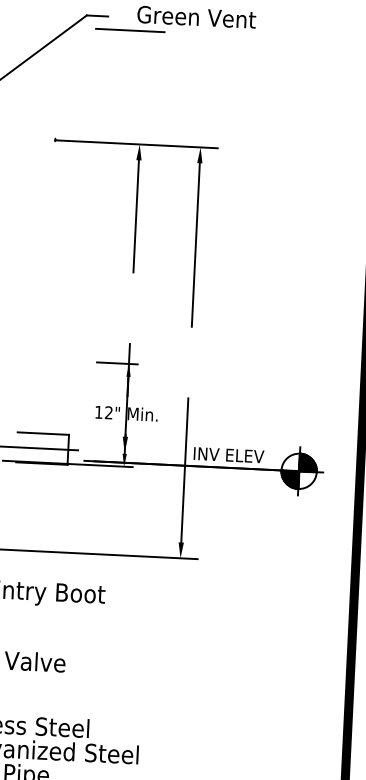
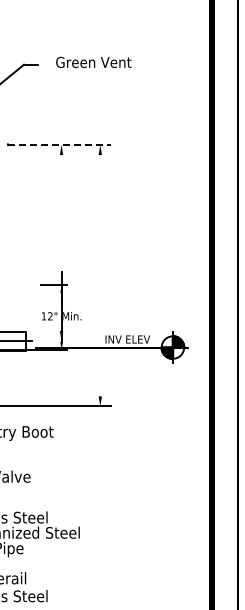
line: (129, 29) -> (51, 72), removed
line: (136, 143) -> (59, 144), solid -> dashed
line: (136, 215) -> (61, 190), removed
line: (196, 245) -> (100, 207), removed
line: (185, 470) -> (100, 350), removed

